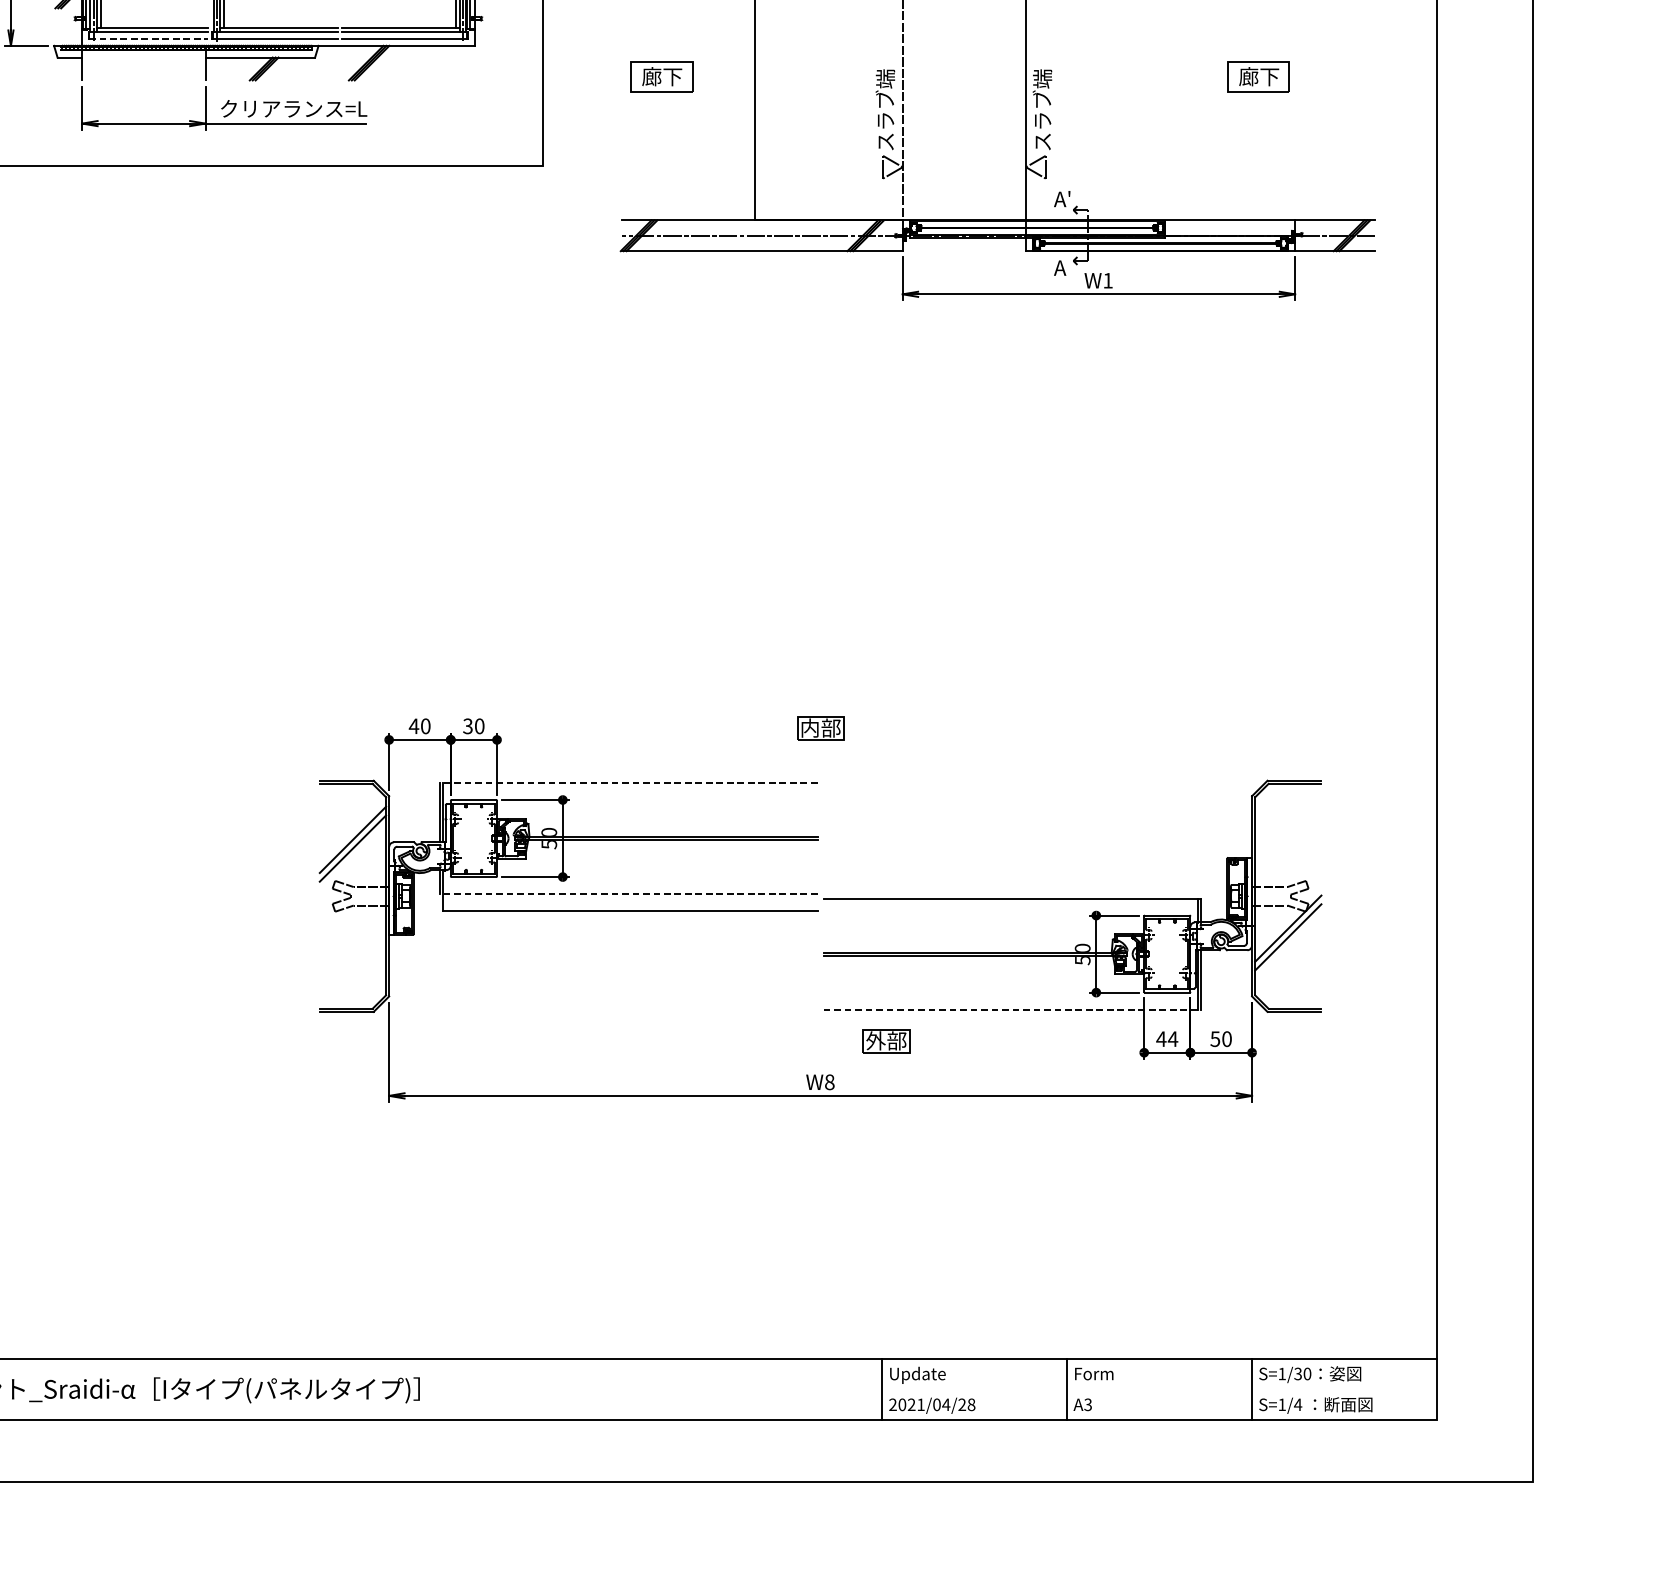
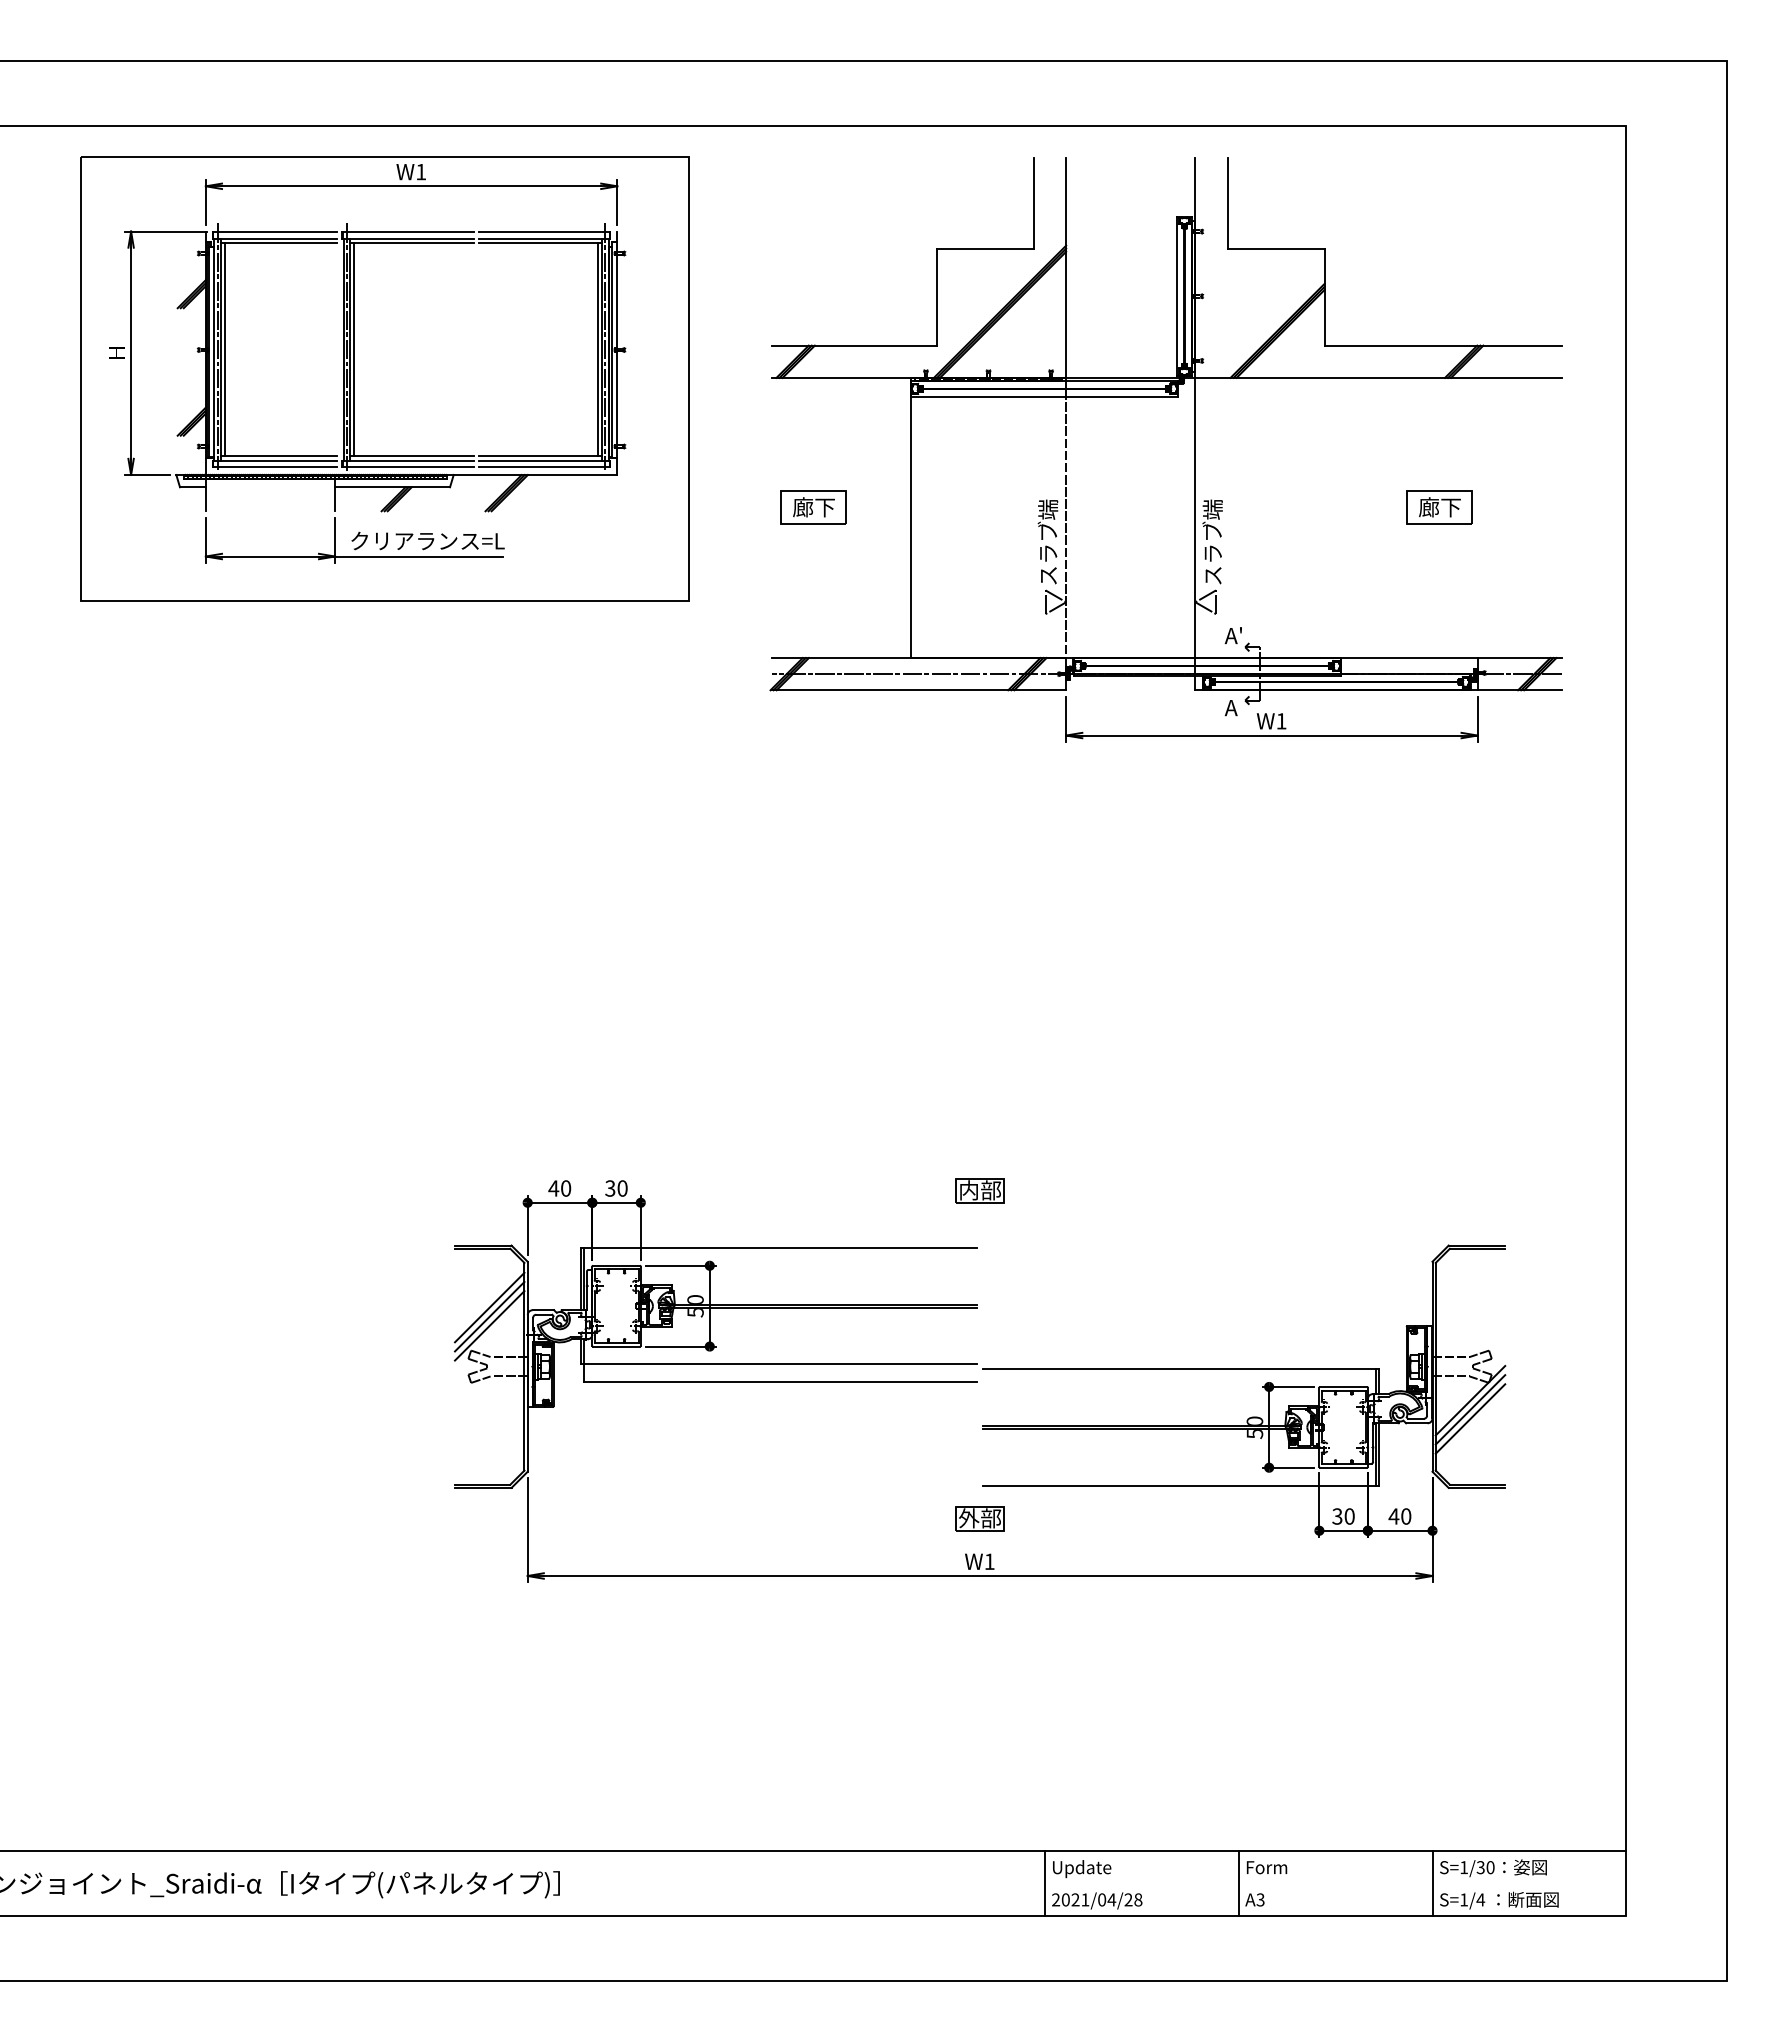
line: (148, 38) -> (275, 467), dashed -> solid
line: (628, 783) -> (778, 1248), dashed -> solid
line: (352, 856) -> (489, 1325), added
line: (628, 894) -> (778, 1364), dashed -> solid
line: (1288, 945) -> (1470, 1418), added
line: (1012, 1009) -> (1181, 1485), dashed -> solid
text: (1167, 1039) -> (1343, 1516), 44 -> 30
text: (1214, 1039) -> (1393, 1516), 50 -> 40
part: (885, 1041) -> (979, 1518), moved
text: (829, 1082) -> (989, 1561), W8 -> W1

